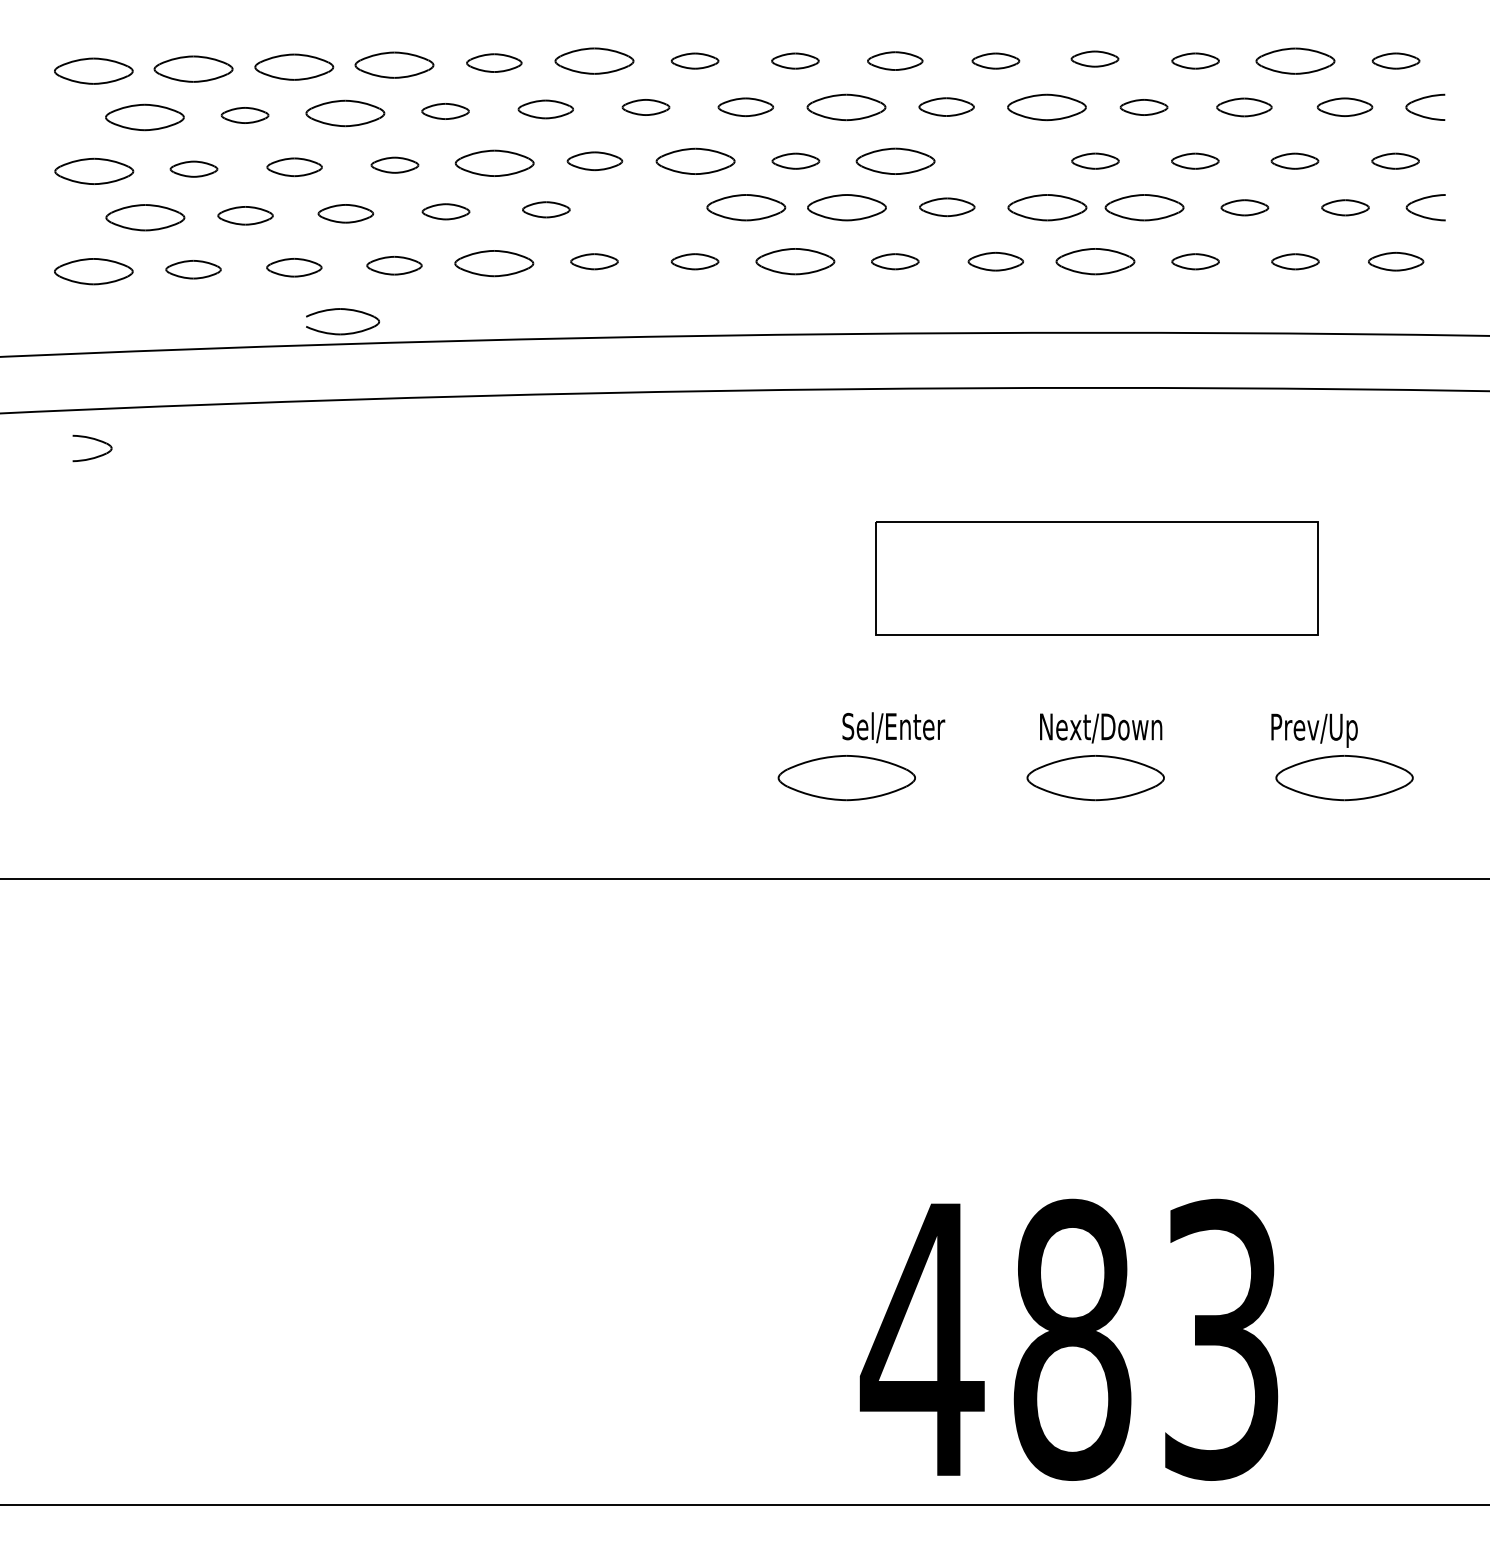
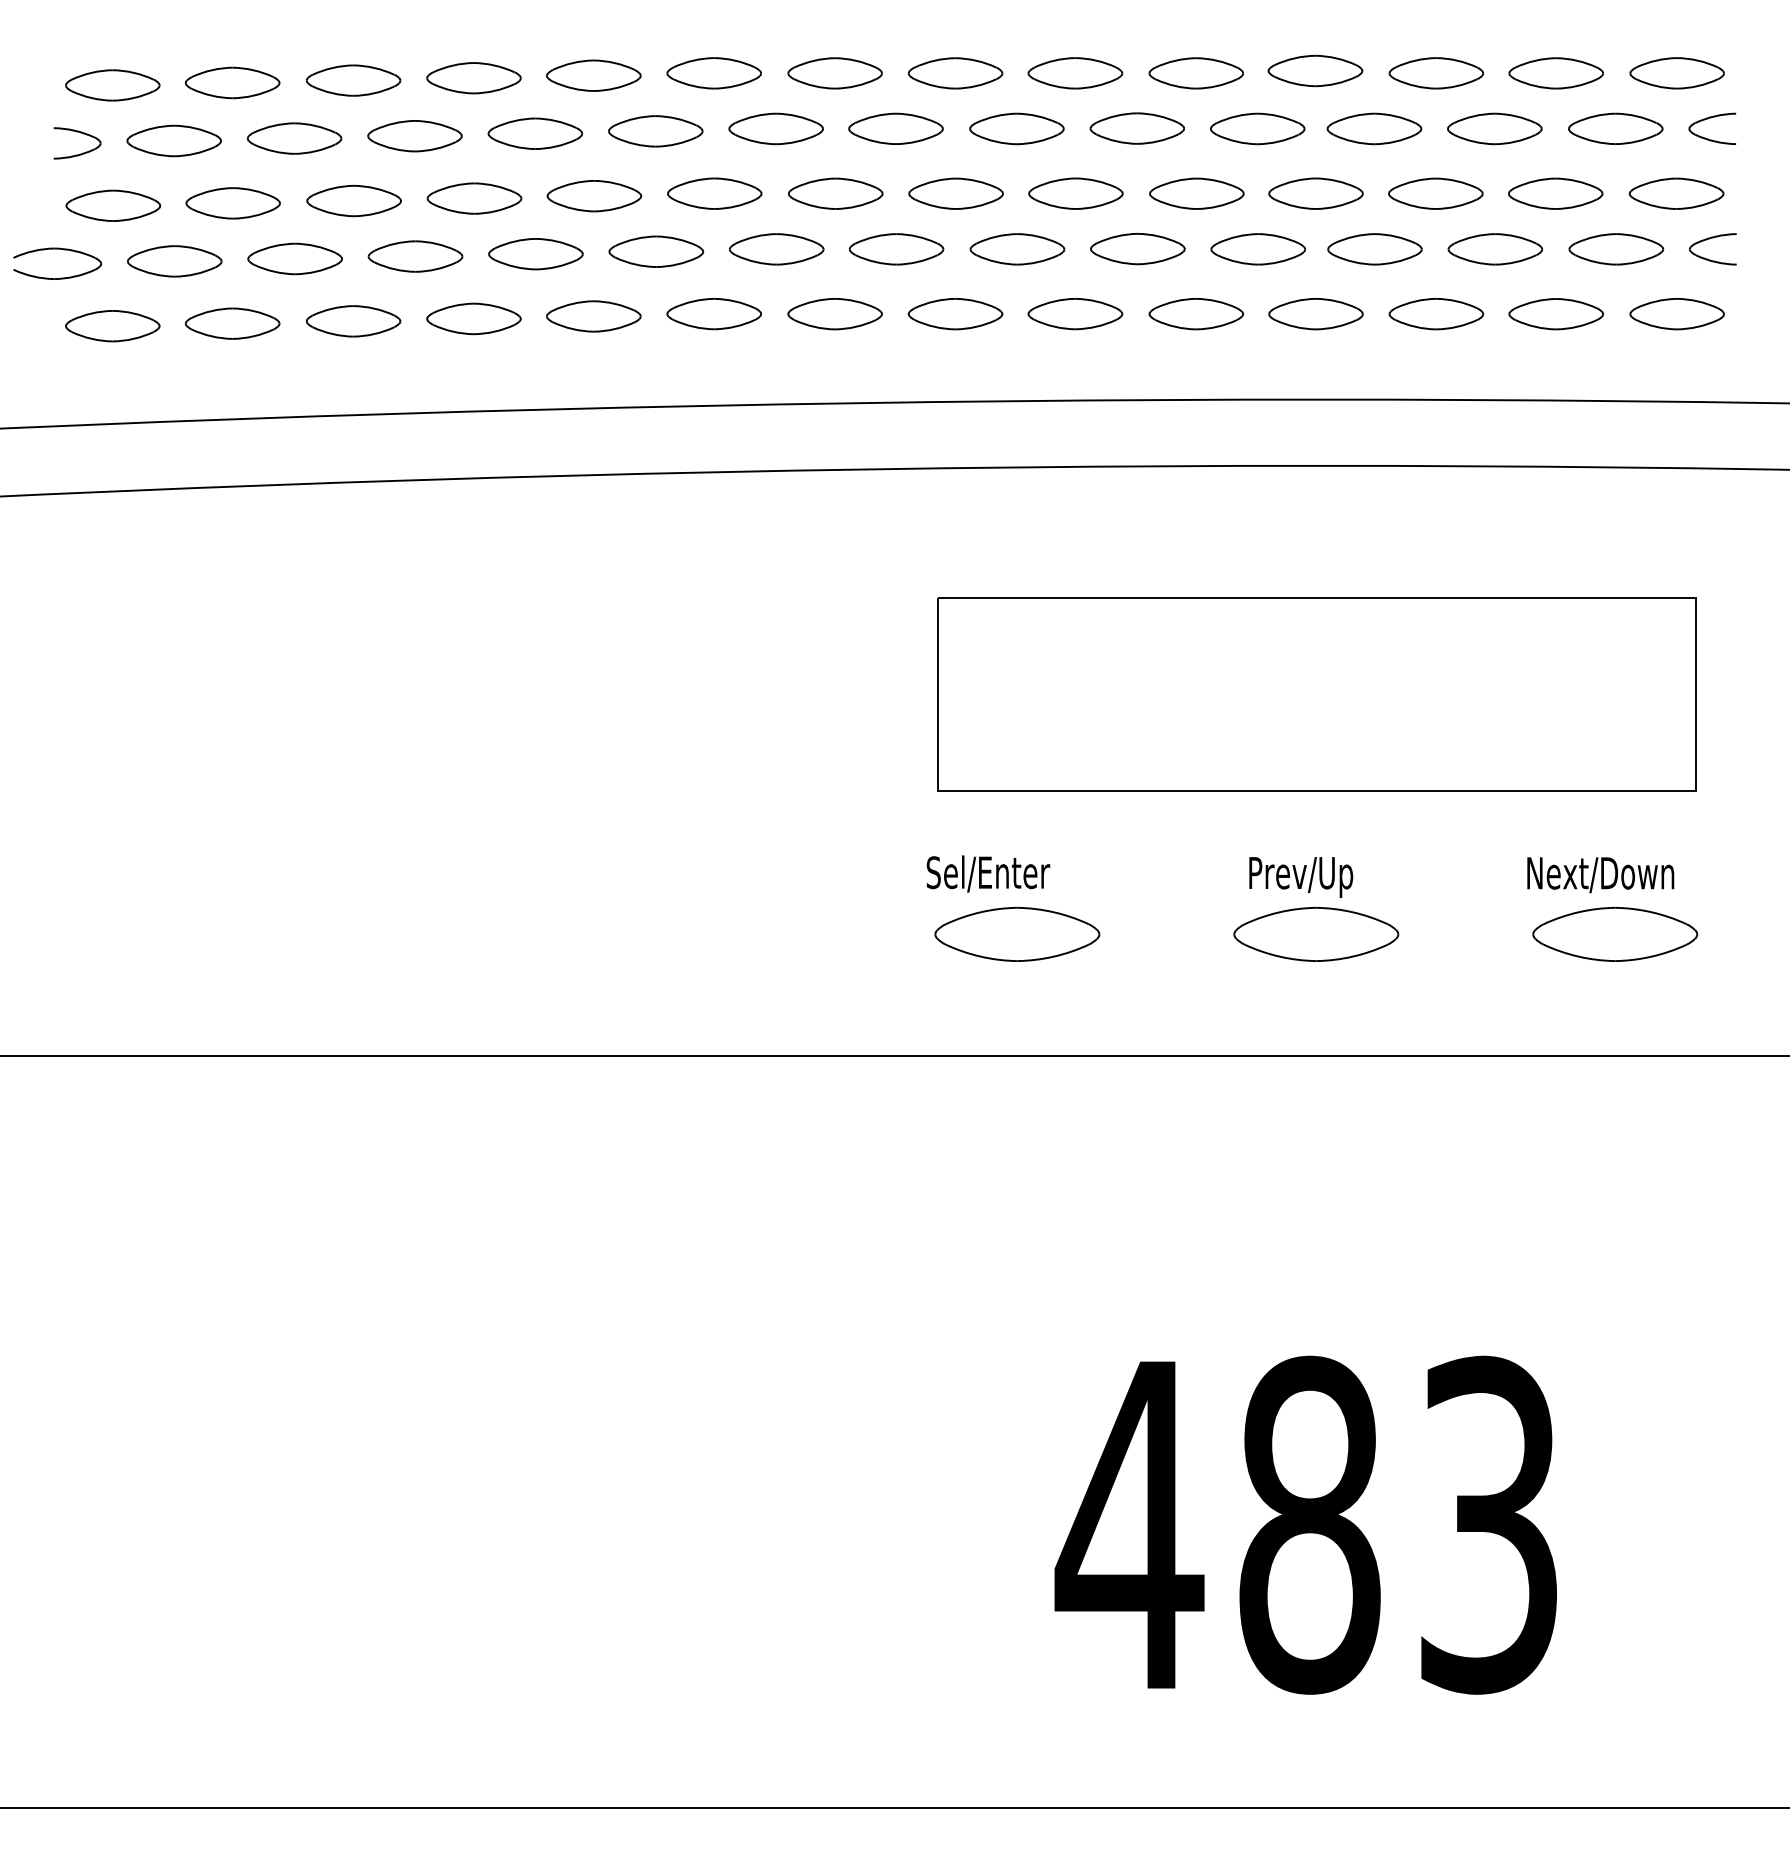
part: (1094, 58) -> (1314, 70), size x1.67
part: (694, 60) -> (834, 72), size x1.67
part: (795, 60) -> (955, 72), size x1.67
part: (895, 60) -> (1075, 72), size x1.43
part: (995, 60) -> (1195, 72), size x1.67
part: (1195, 60) -> (1436, 72), size x1.67
part: (1395, 60) -> (1676, 72), size x1.67
part: (494, 62) -> (594, 74), size x1.43
part: (745, 106) -> (895, 127), size x1.43
part: (946, 106) -> (1137, 127), size x1.43
part: (1344, 106) -> (1615, 127), size x1.43
part: (645, 107) -> (775, 128), size x1.67
part: (1143, 107) -> (1373, 128), size x1.67
part: (1244, 107) -> (1494, 128), size x1.43
part: (545, 109) -> (655, 131), size x1.43
part: (445, 111) -> (535, 133), size x1.67
part: (244, 115) -> (293, 138), size x1.67
part: (594, 160) -> (714, 192), size x1.43
part: (795, 160) -> (955, 192), size x1.67
part: (996, 160) -> (1197, 192), added
part: (1095, 160) -> (1316, 192), size x1.67
part: (1195, 160) -> (1436, 192), size x1.67
part: (1294, 160) -> (1555, 192), size x1.67
part: (1395, 160) -> (1676, 192), size x1.67
part: (394, 164) -> (473, 197), size x1.67
part: (294, 166) -> (353, 199), size x1.43
part: (193, 168) -> (232, 202), size x1.67
part: (947, 206) -> (1138, 247), size x1.43
part: (646, 207) -> (776, 249), added
part: (1244, 207) -> (1494, 249), size x1.67
part: (1345, 207) -> (1616, 249), size x1.67
part: (546, 209) -> (656, 251), size x1.67
part: (445, 211) -> (535, 253), size x1.67
part: (345, 213) -> (415, 256), size x1.43
part: (245, 215) -> (295, 258), size x1.43
part: (594, 261) -> (714, 313), size x1.67
part: (694, 261) -> (834, 313), size x1.67
part: (895, 261) -> (1075, 313), size x1.67
part: (995, 261) -> (1195, 313), size x1.43
part: (1195, 261) -> (1436, 313), size x1.67
part: (1295, 261) -> (1556, 313), size x1.67
part: (1395, 261) -> (1676, 313), size x1.43
part: (394, 265) -> (473, 318), size x1.43
part: (294, 267) -> (353, 321), size x1.43
part: (193, 269) -> (232, 323), size x1.43
part: (344, 310) -> (59, 250), moved
part: (95, 440) -> (81, 133), moved
part: (1096, 578) -> (1317, 694), size x1.43
text: (893, 727) -> (988, 873), moved
text: (1102, 730) -> (1324, 877), Next/Down -> Prev/Up
text: (1333, 730) -> (1601, 877), Prev/Up -> Next/Down
text: (1068, 1339) -> (1305, 1524), moved

